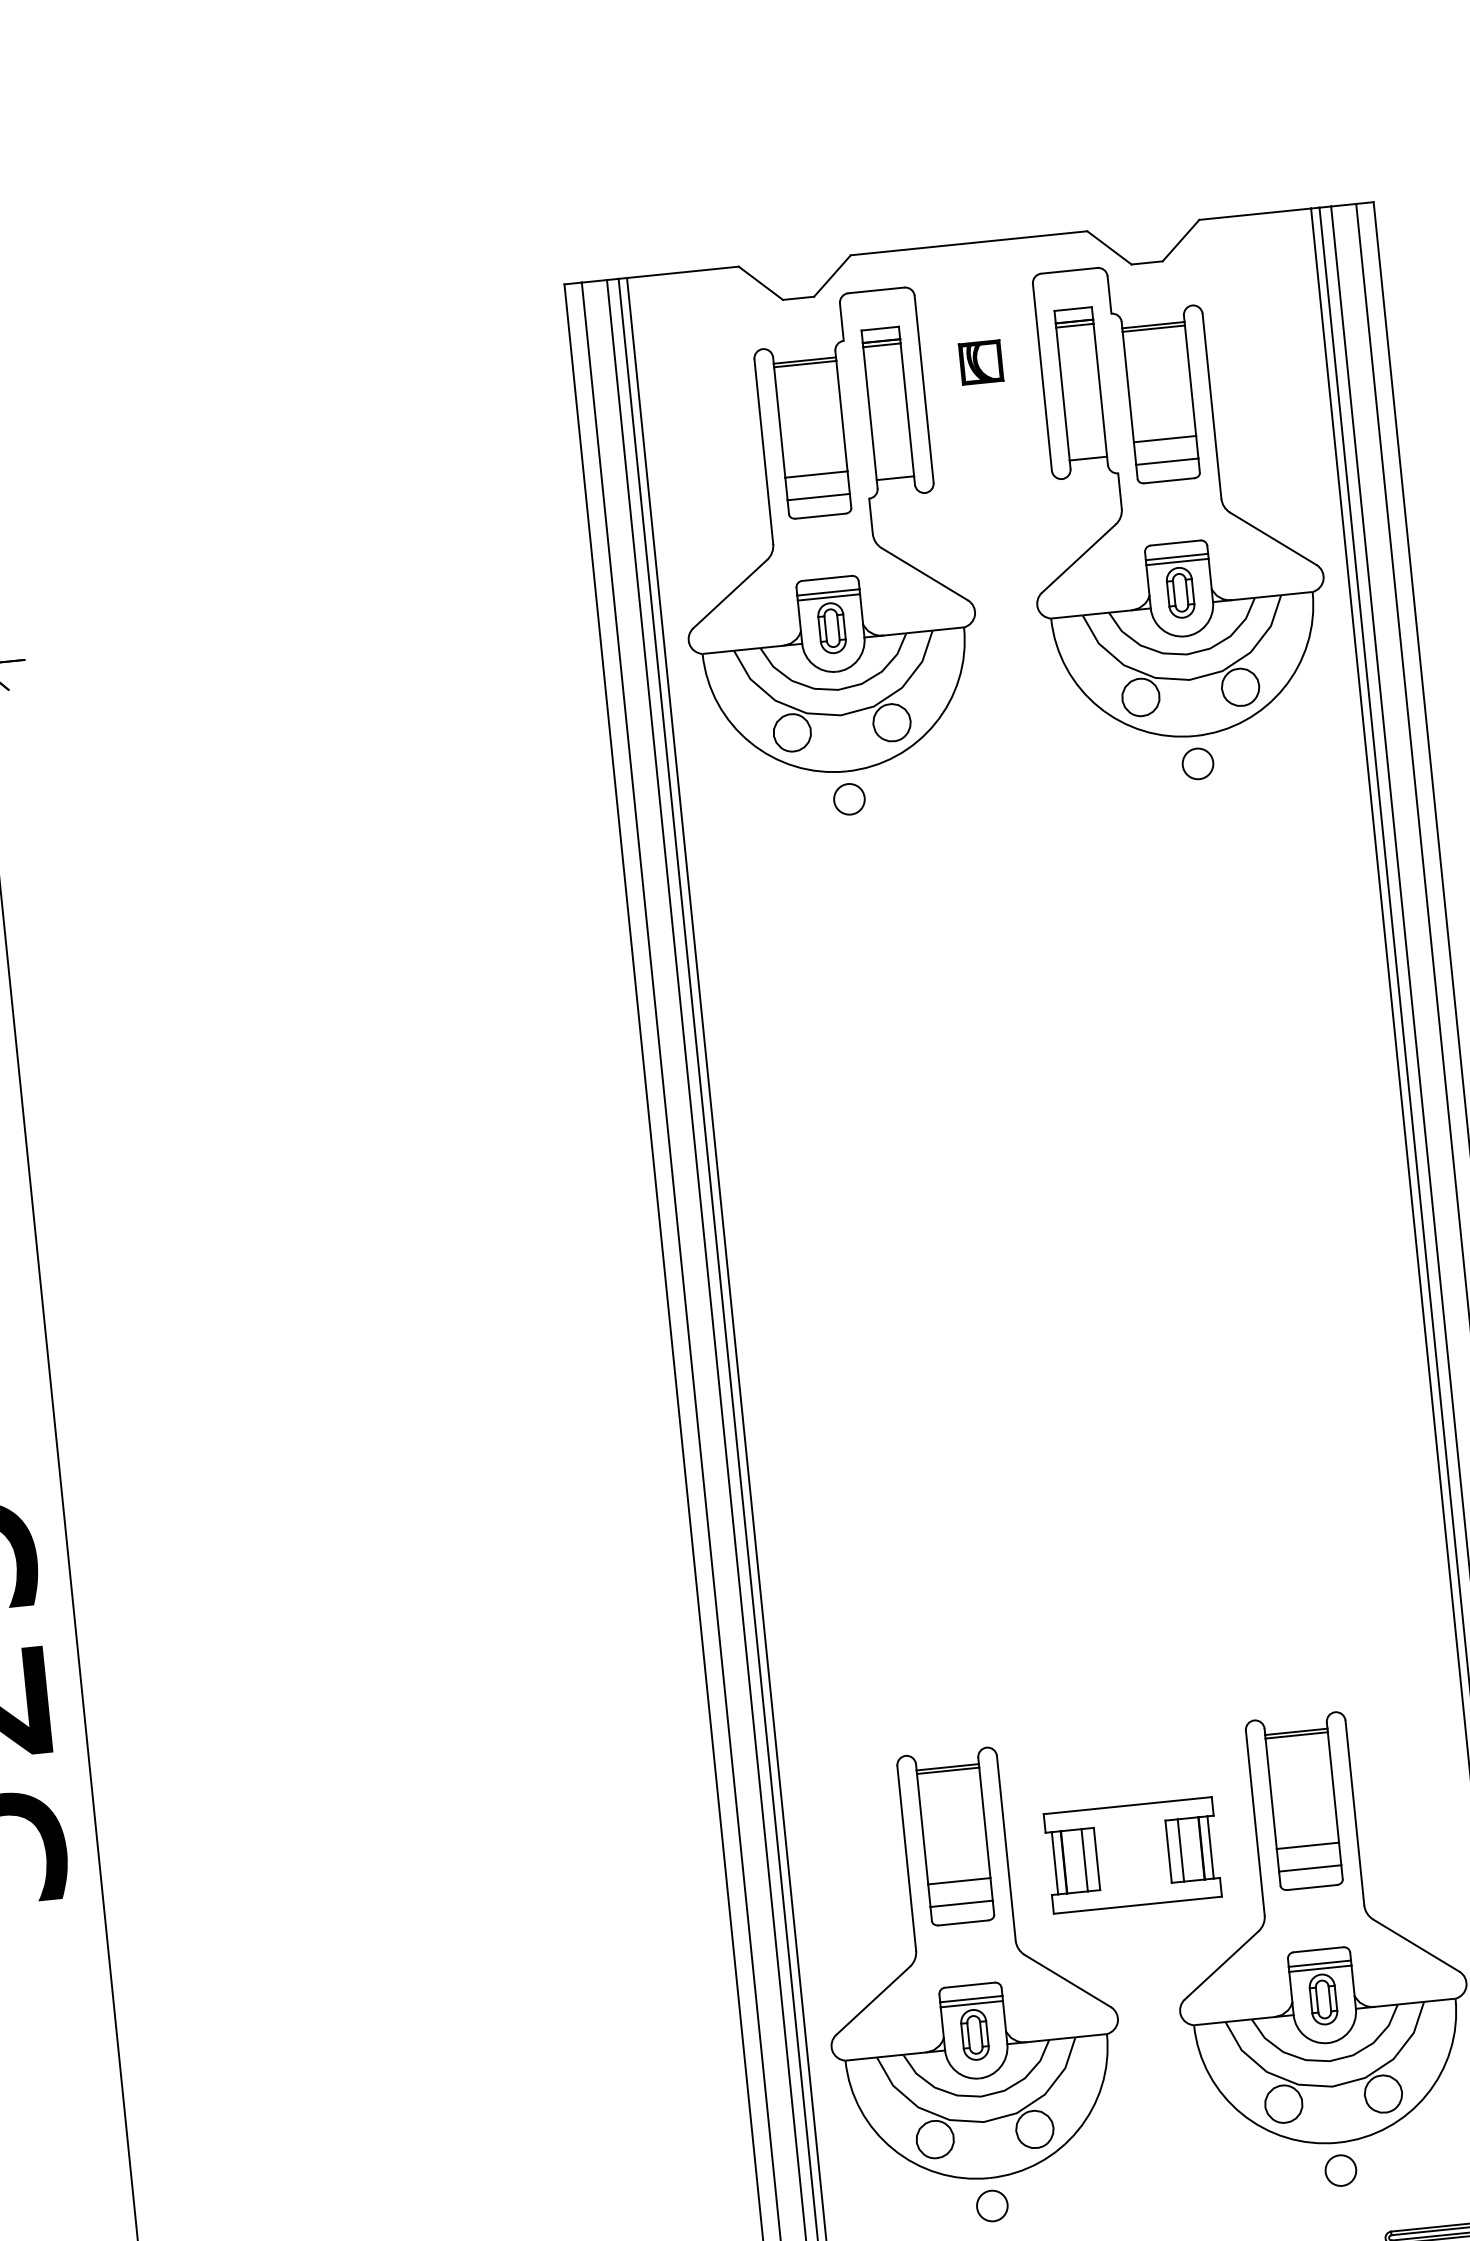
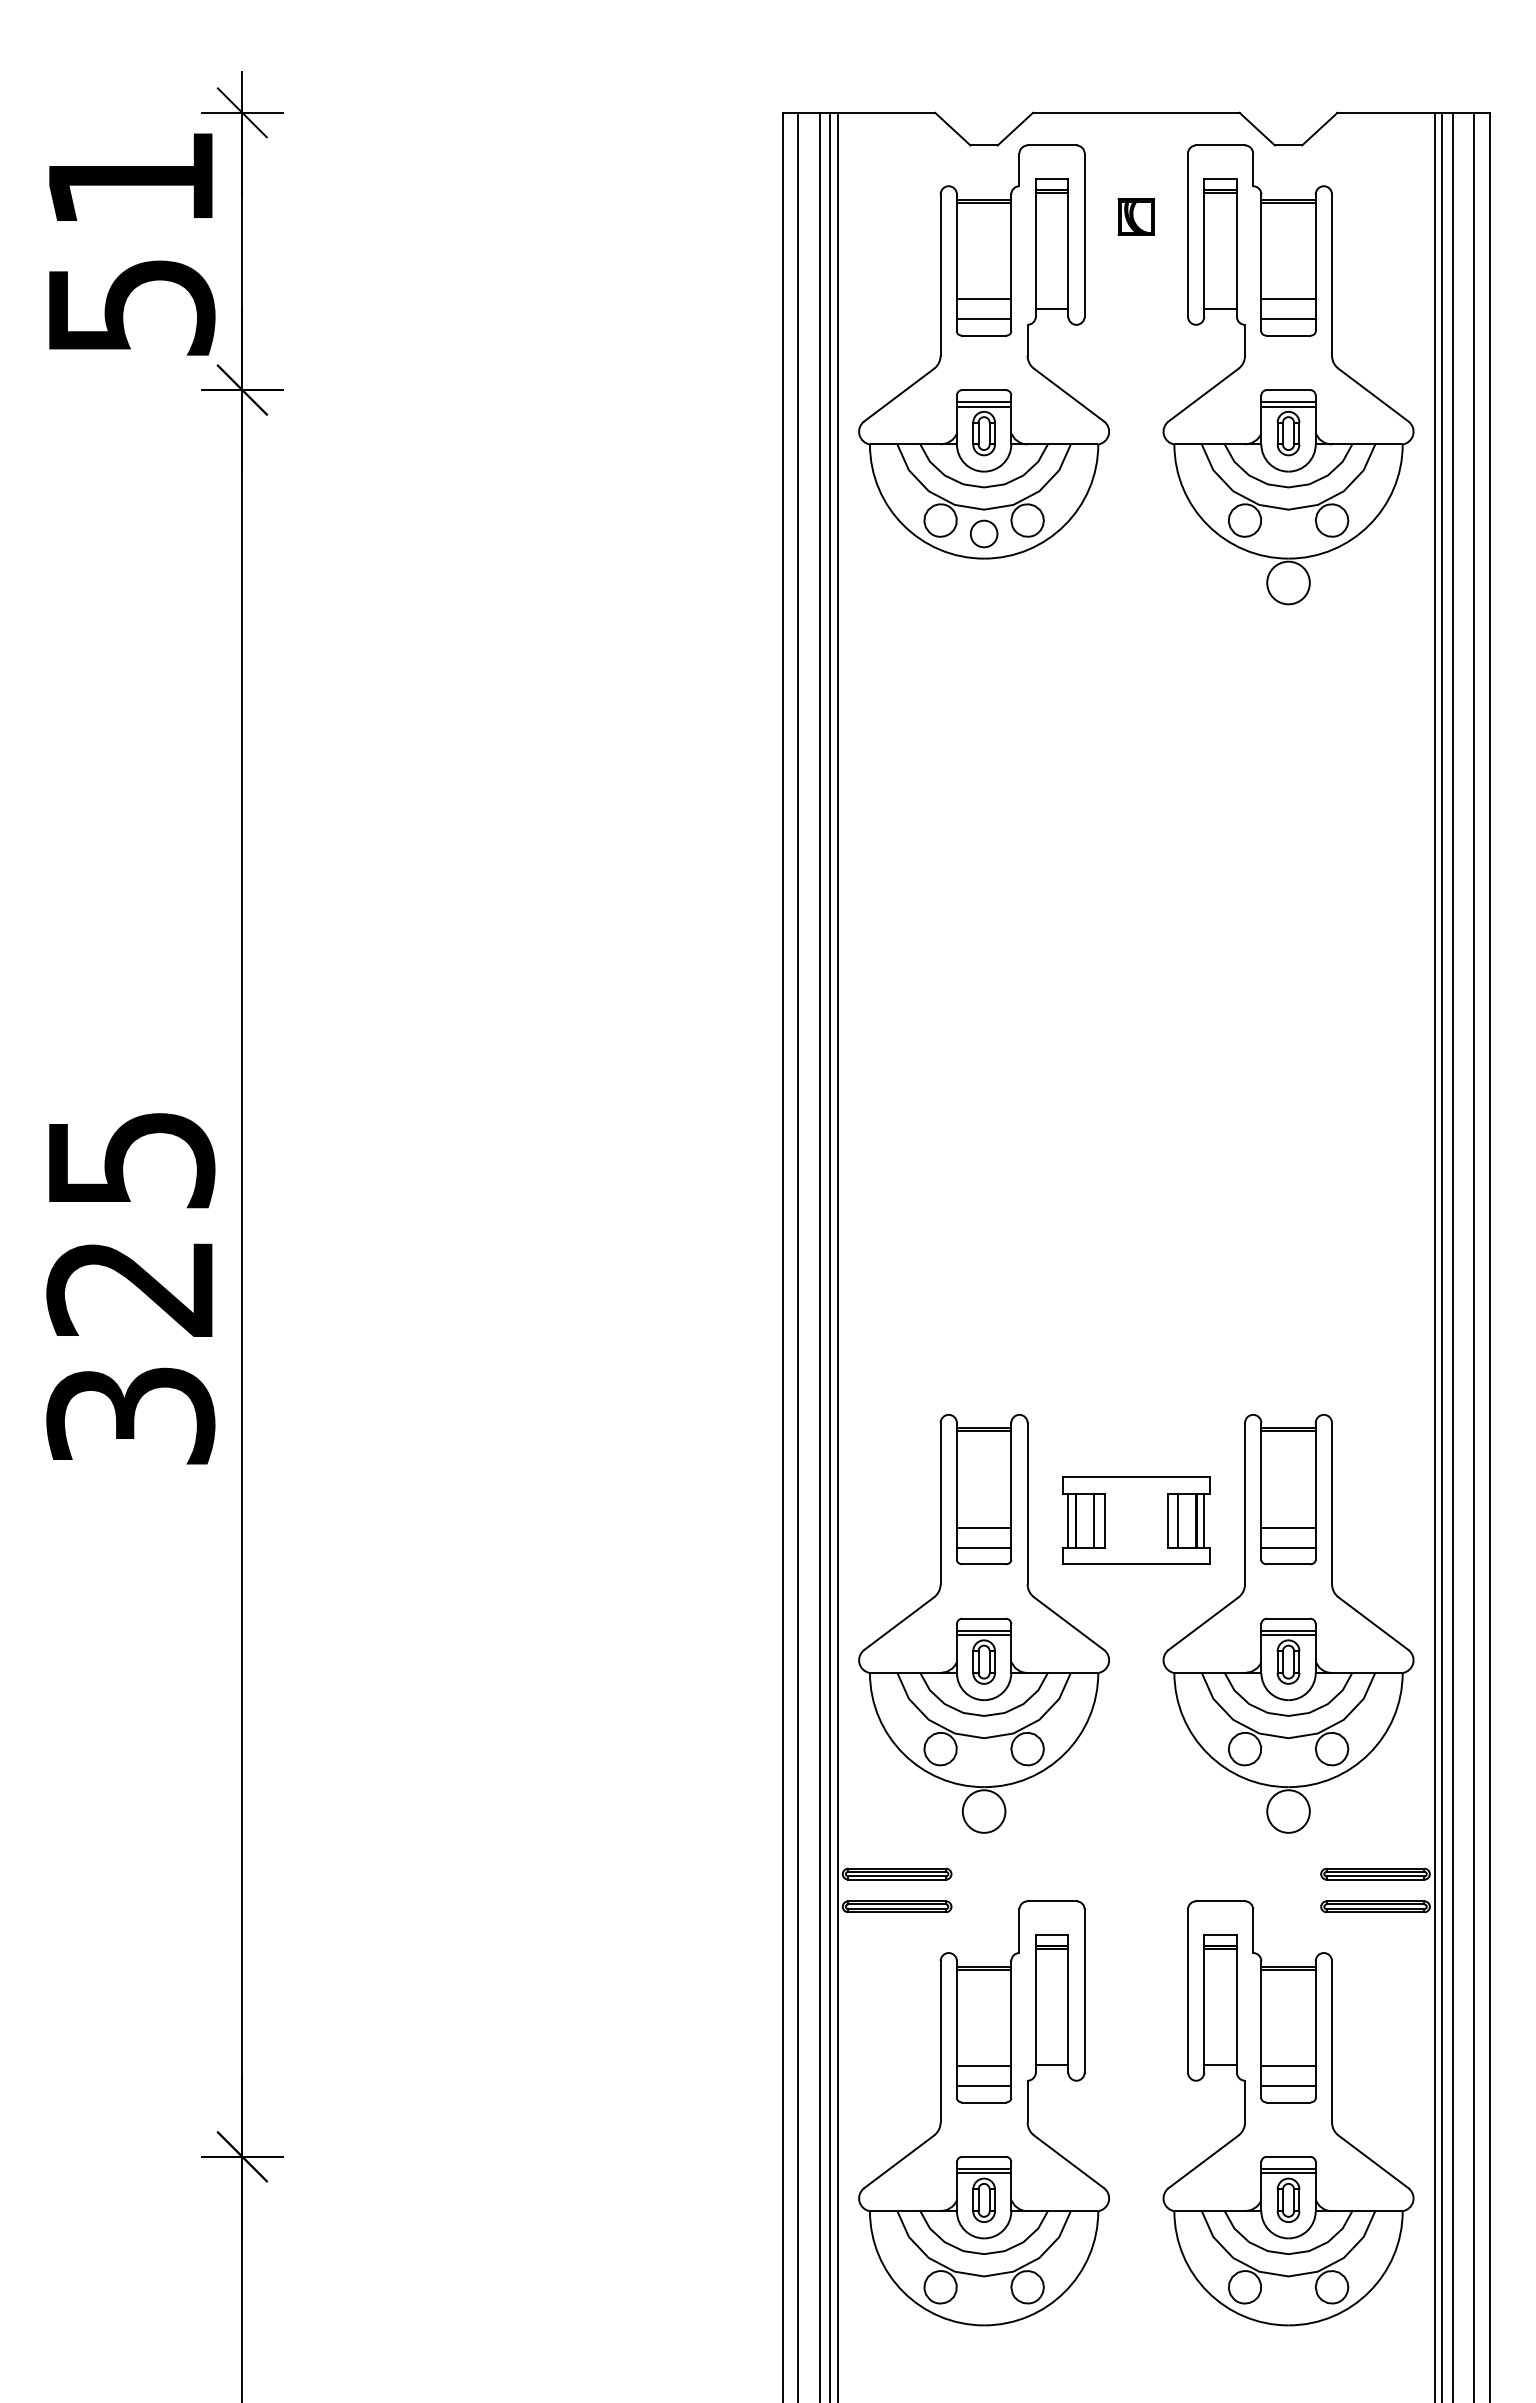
circle: (1197, 763) -> (1288, 582), size x1.6
circle: (848, 798) -> (983, 533), moved
circle: (1340, 2170) -> (1288, 1811), size x1.6
circle: (991, 2206) -> (983, 1811), size x1.6

